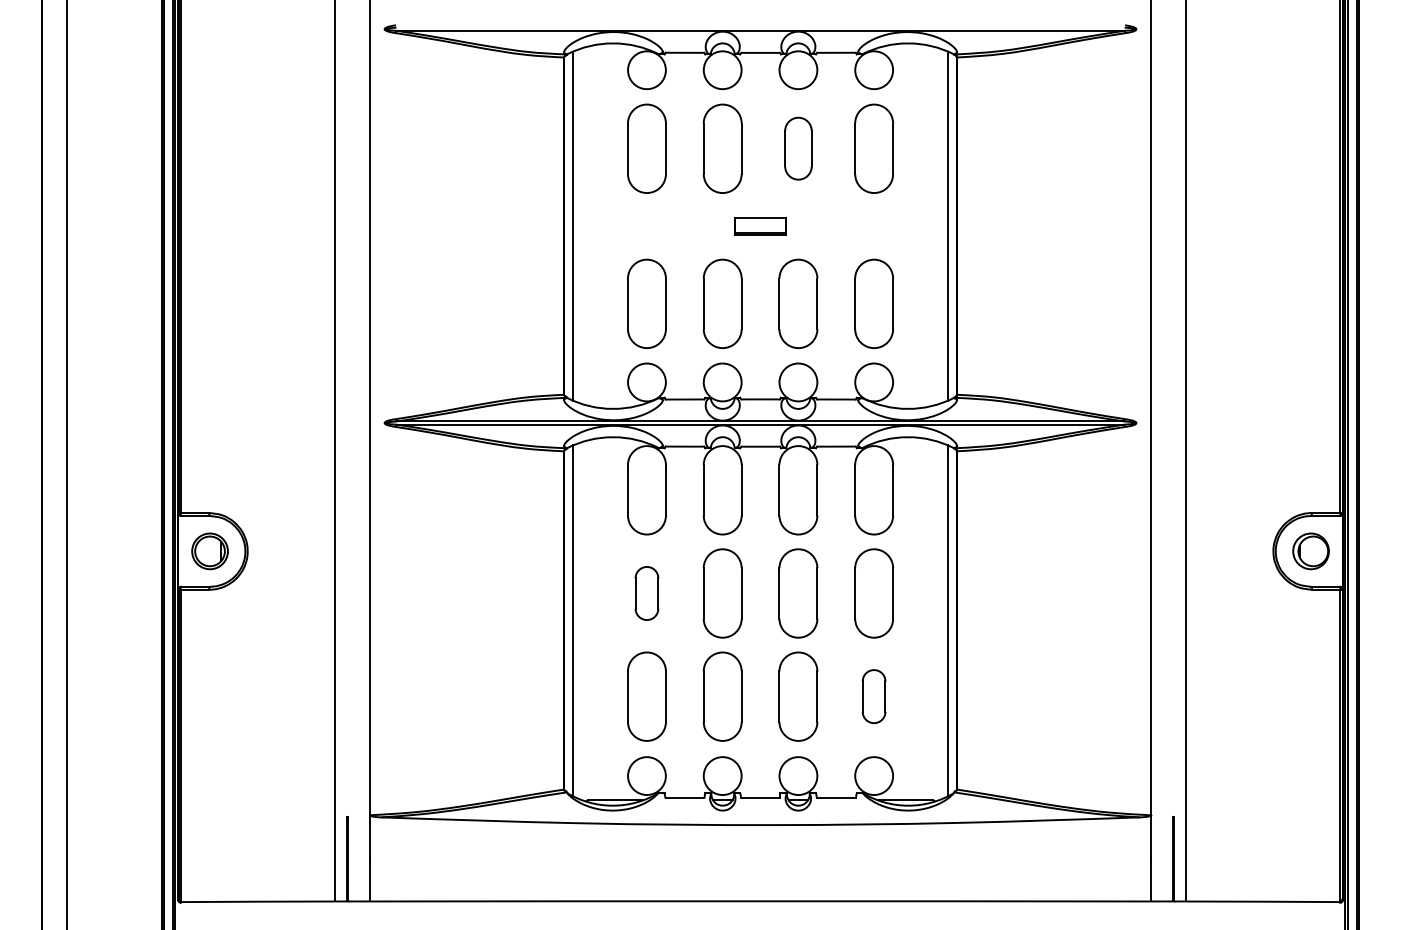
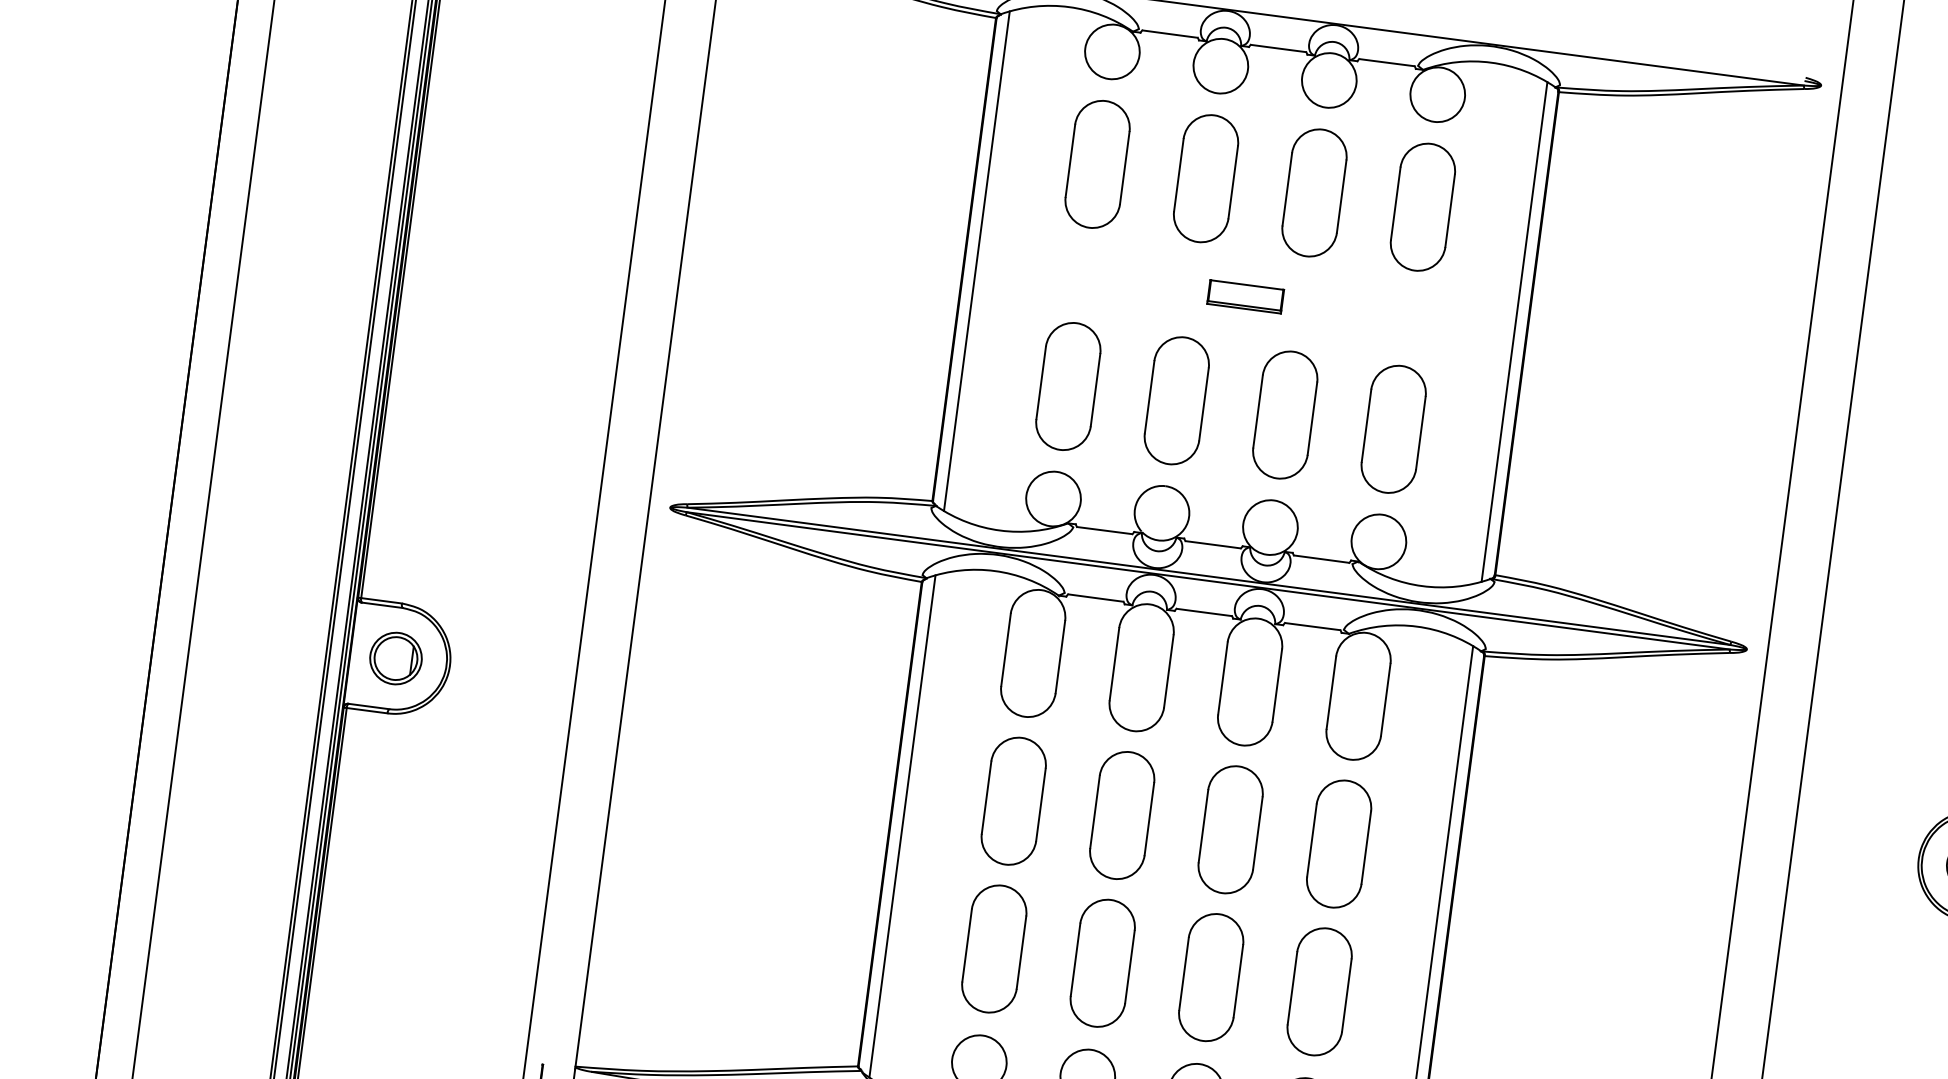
part: (798, 148) -> (1314, 192), size x1.43
part: (646, 593) -> (1013, 801), size x1.67
part: (873, 696) -> (1318, 991), size x1.67

